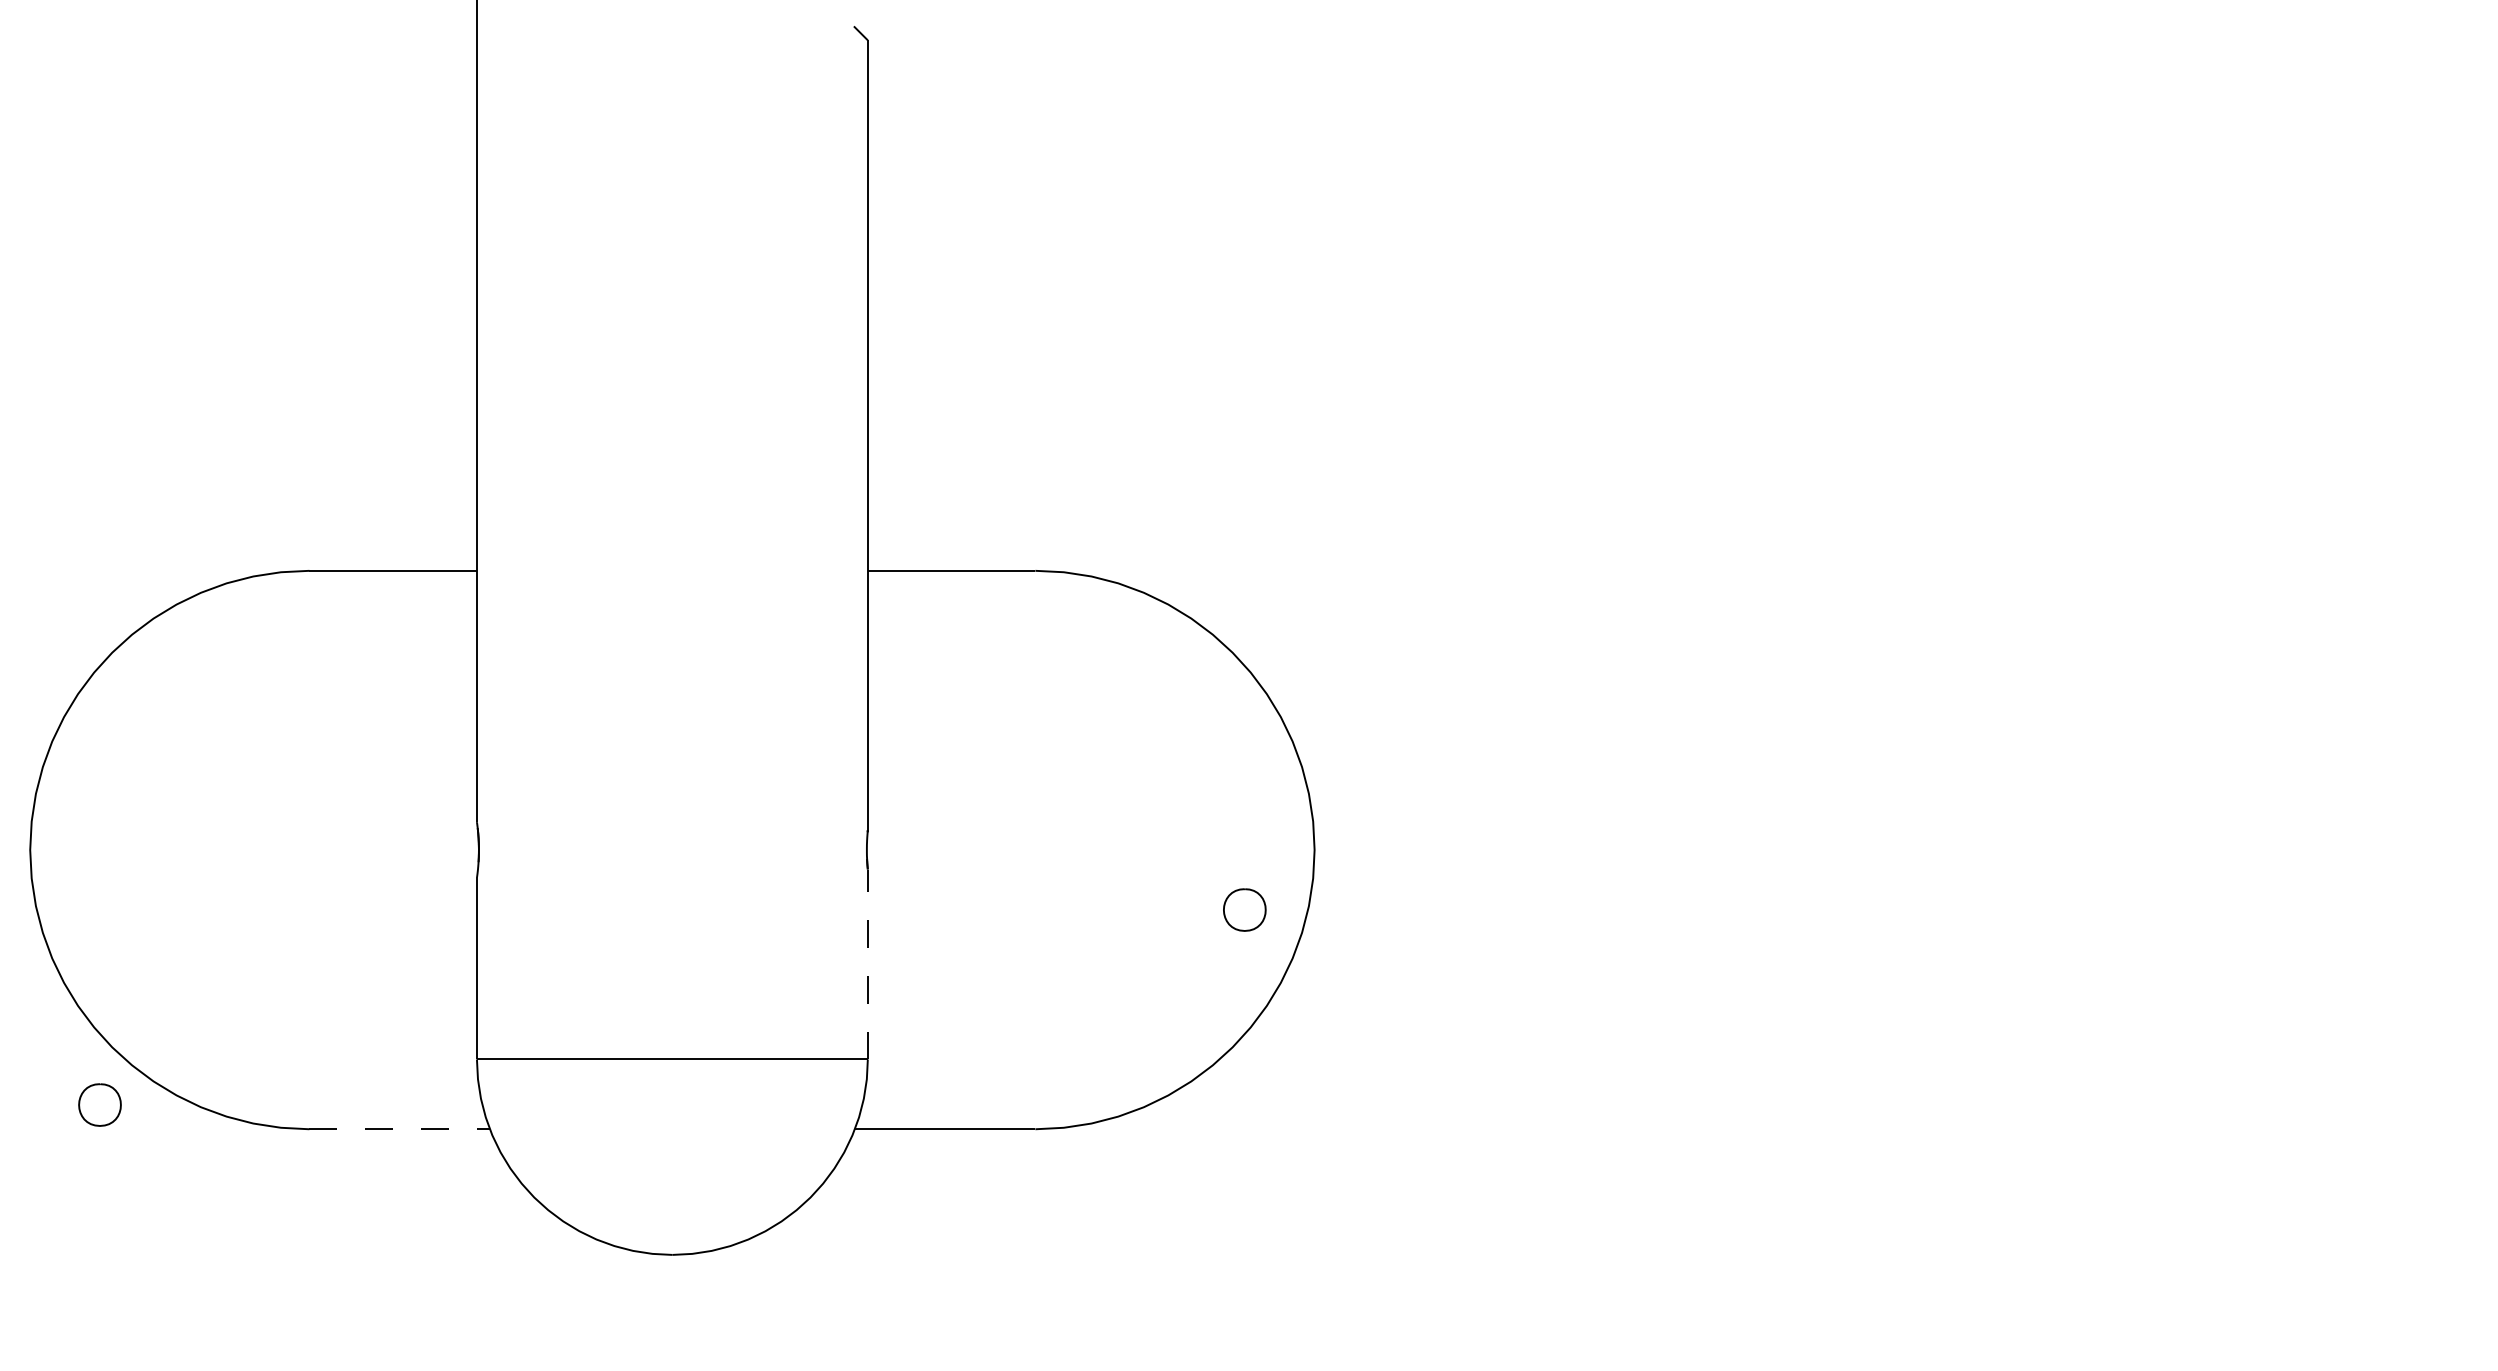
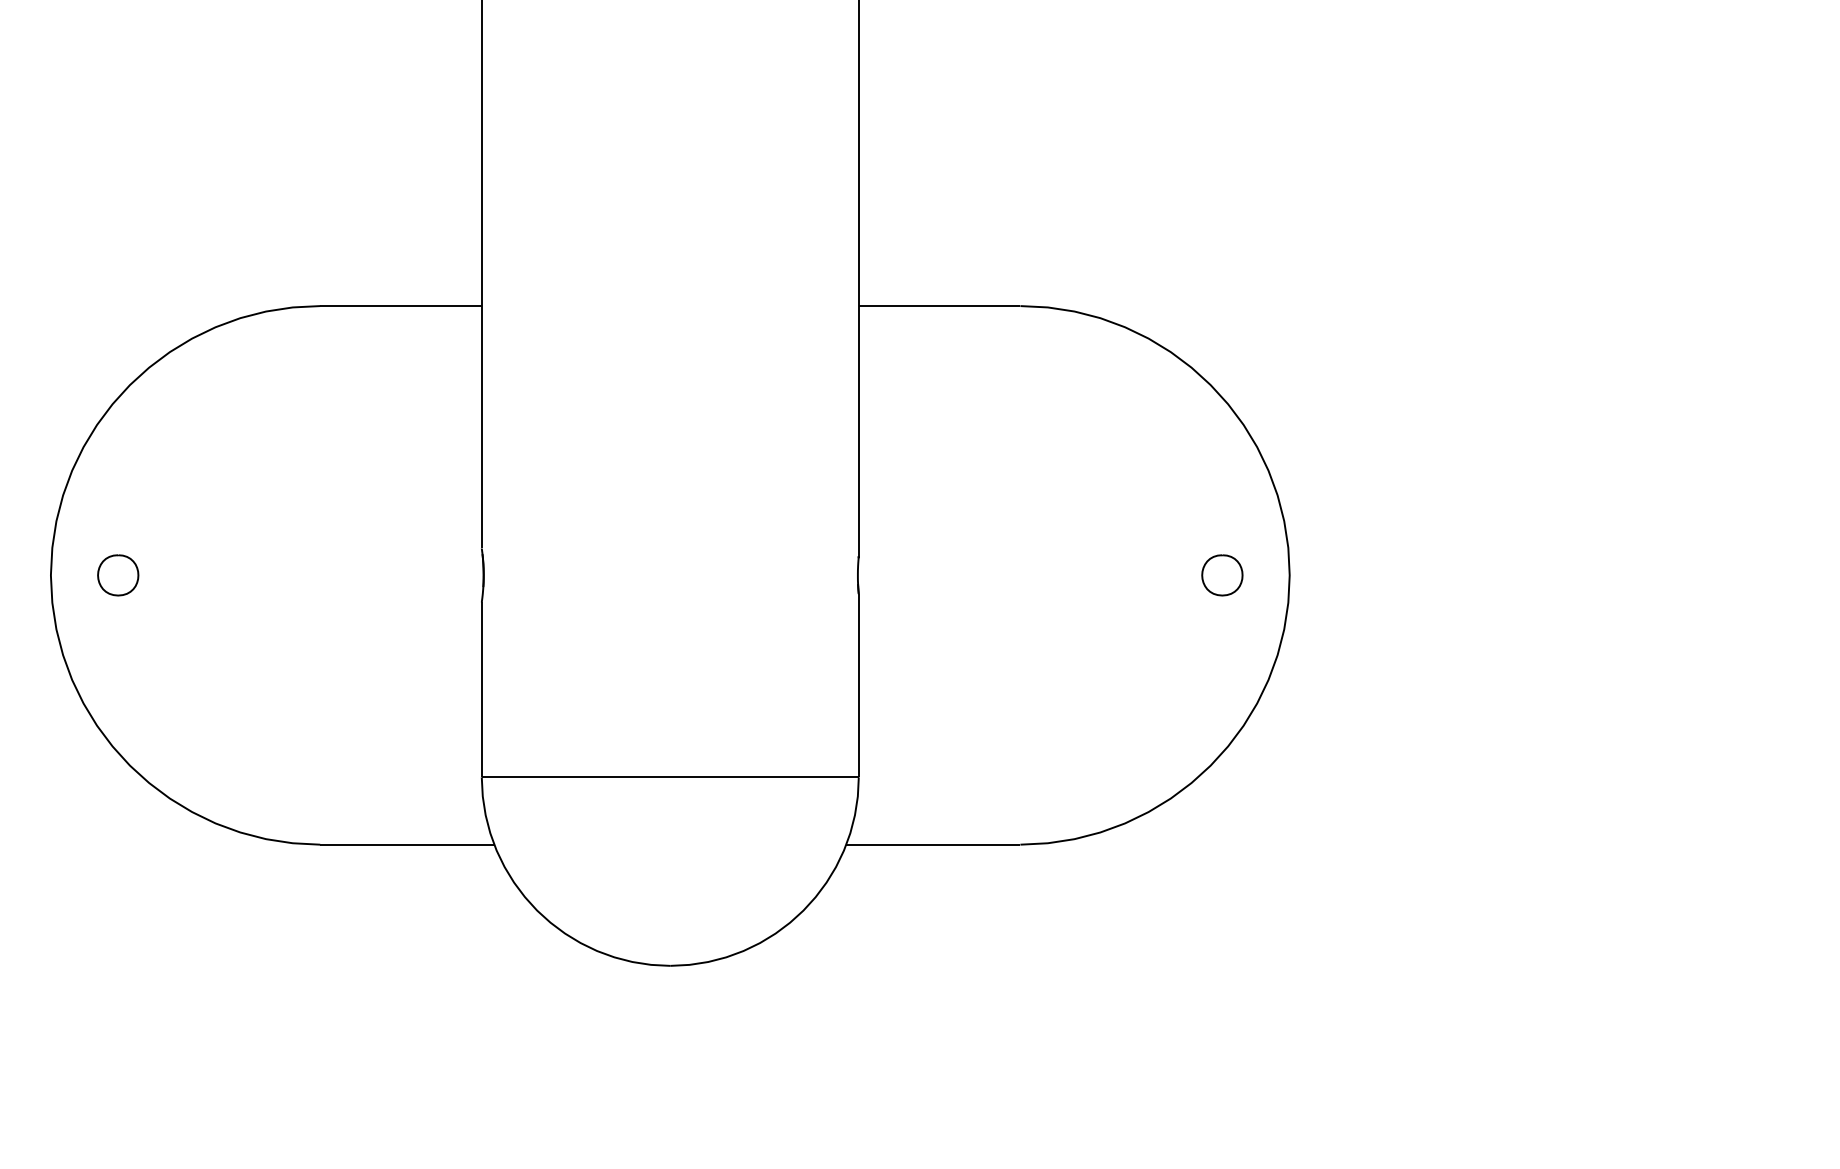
part: (1244, 909) -> (1222, 574), moved
line: (867, 964) -> (858, 685), dashed -> solid
part: (99, 1104) -> (117, 574), moved
line: (400, 1129) -> (408, 844), dashed -> solid

